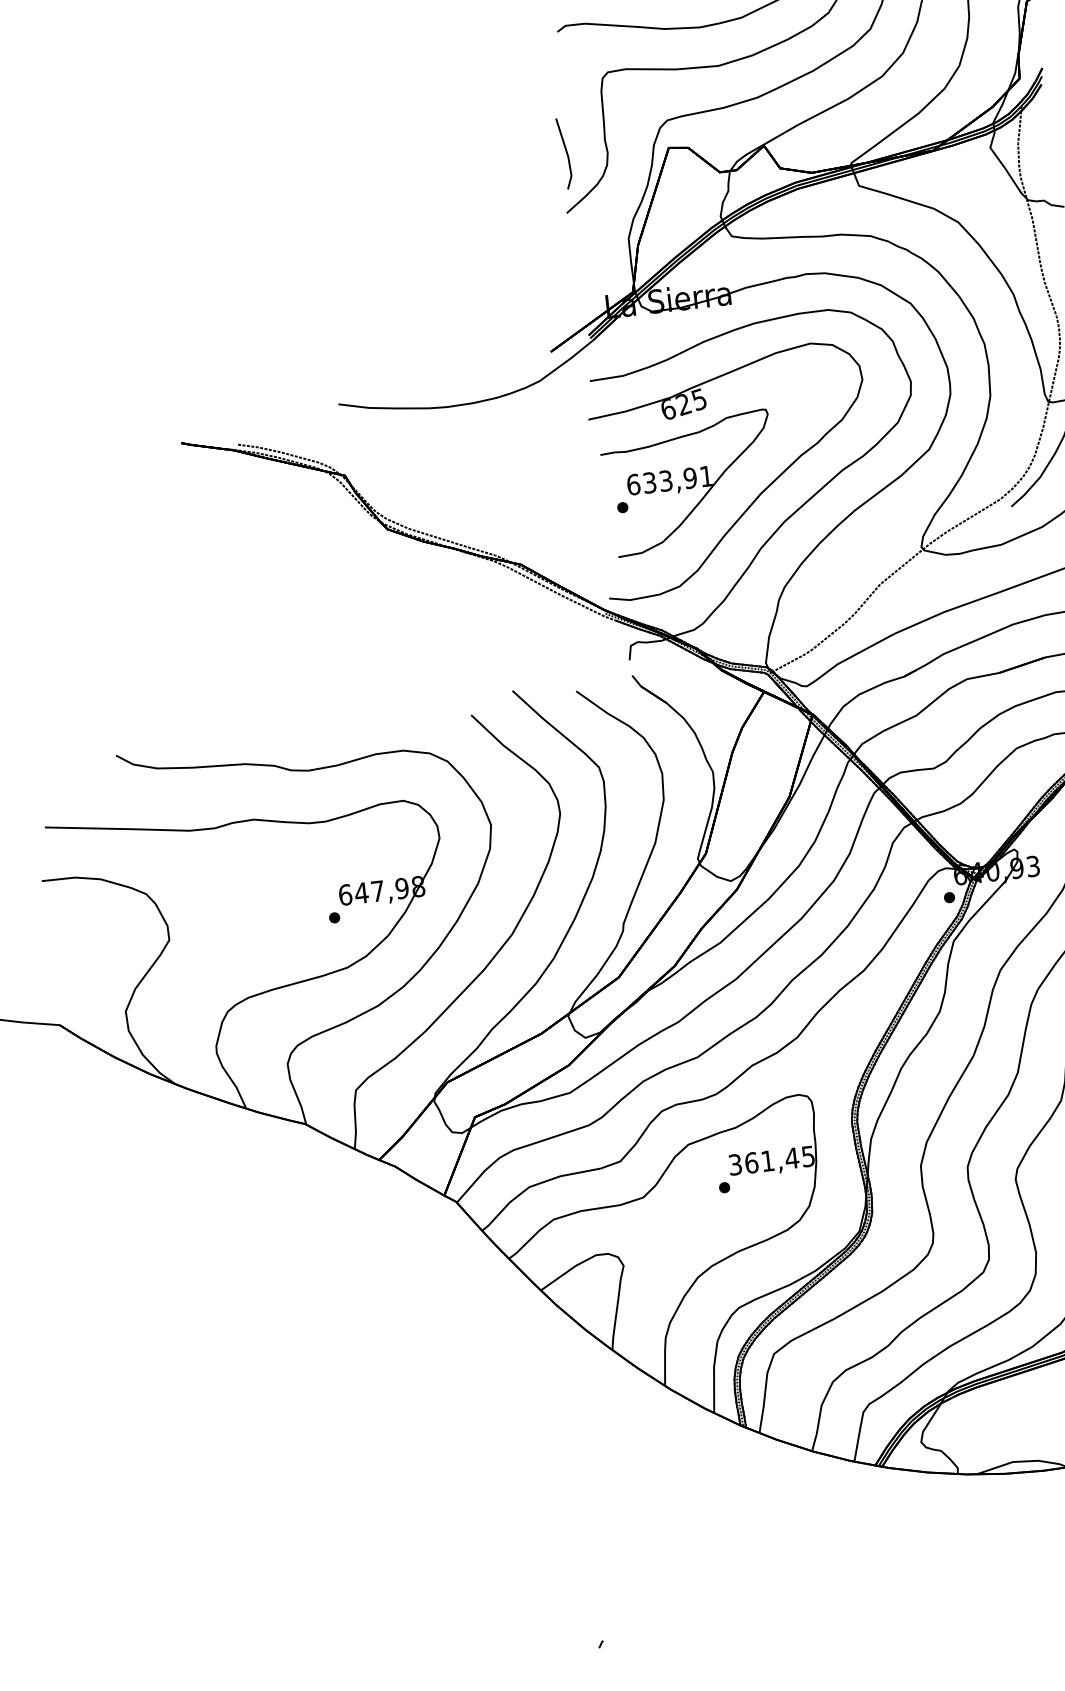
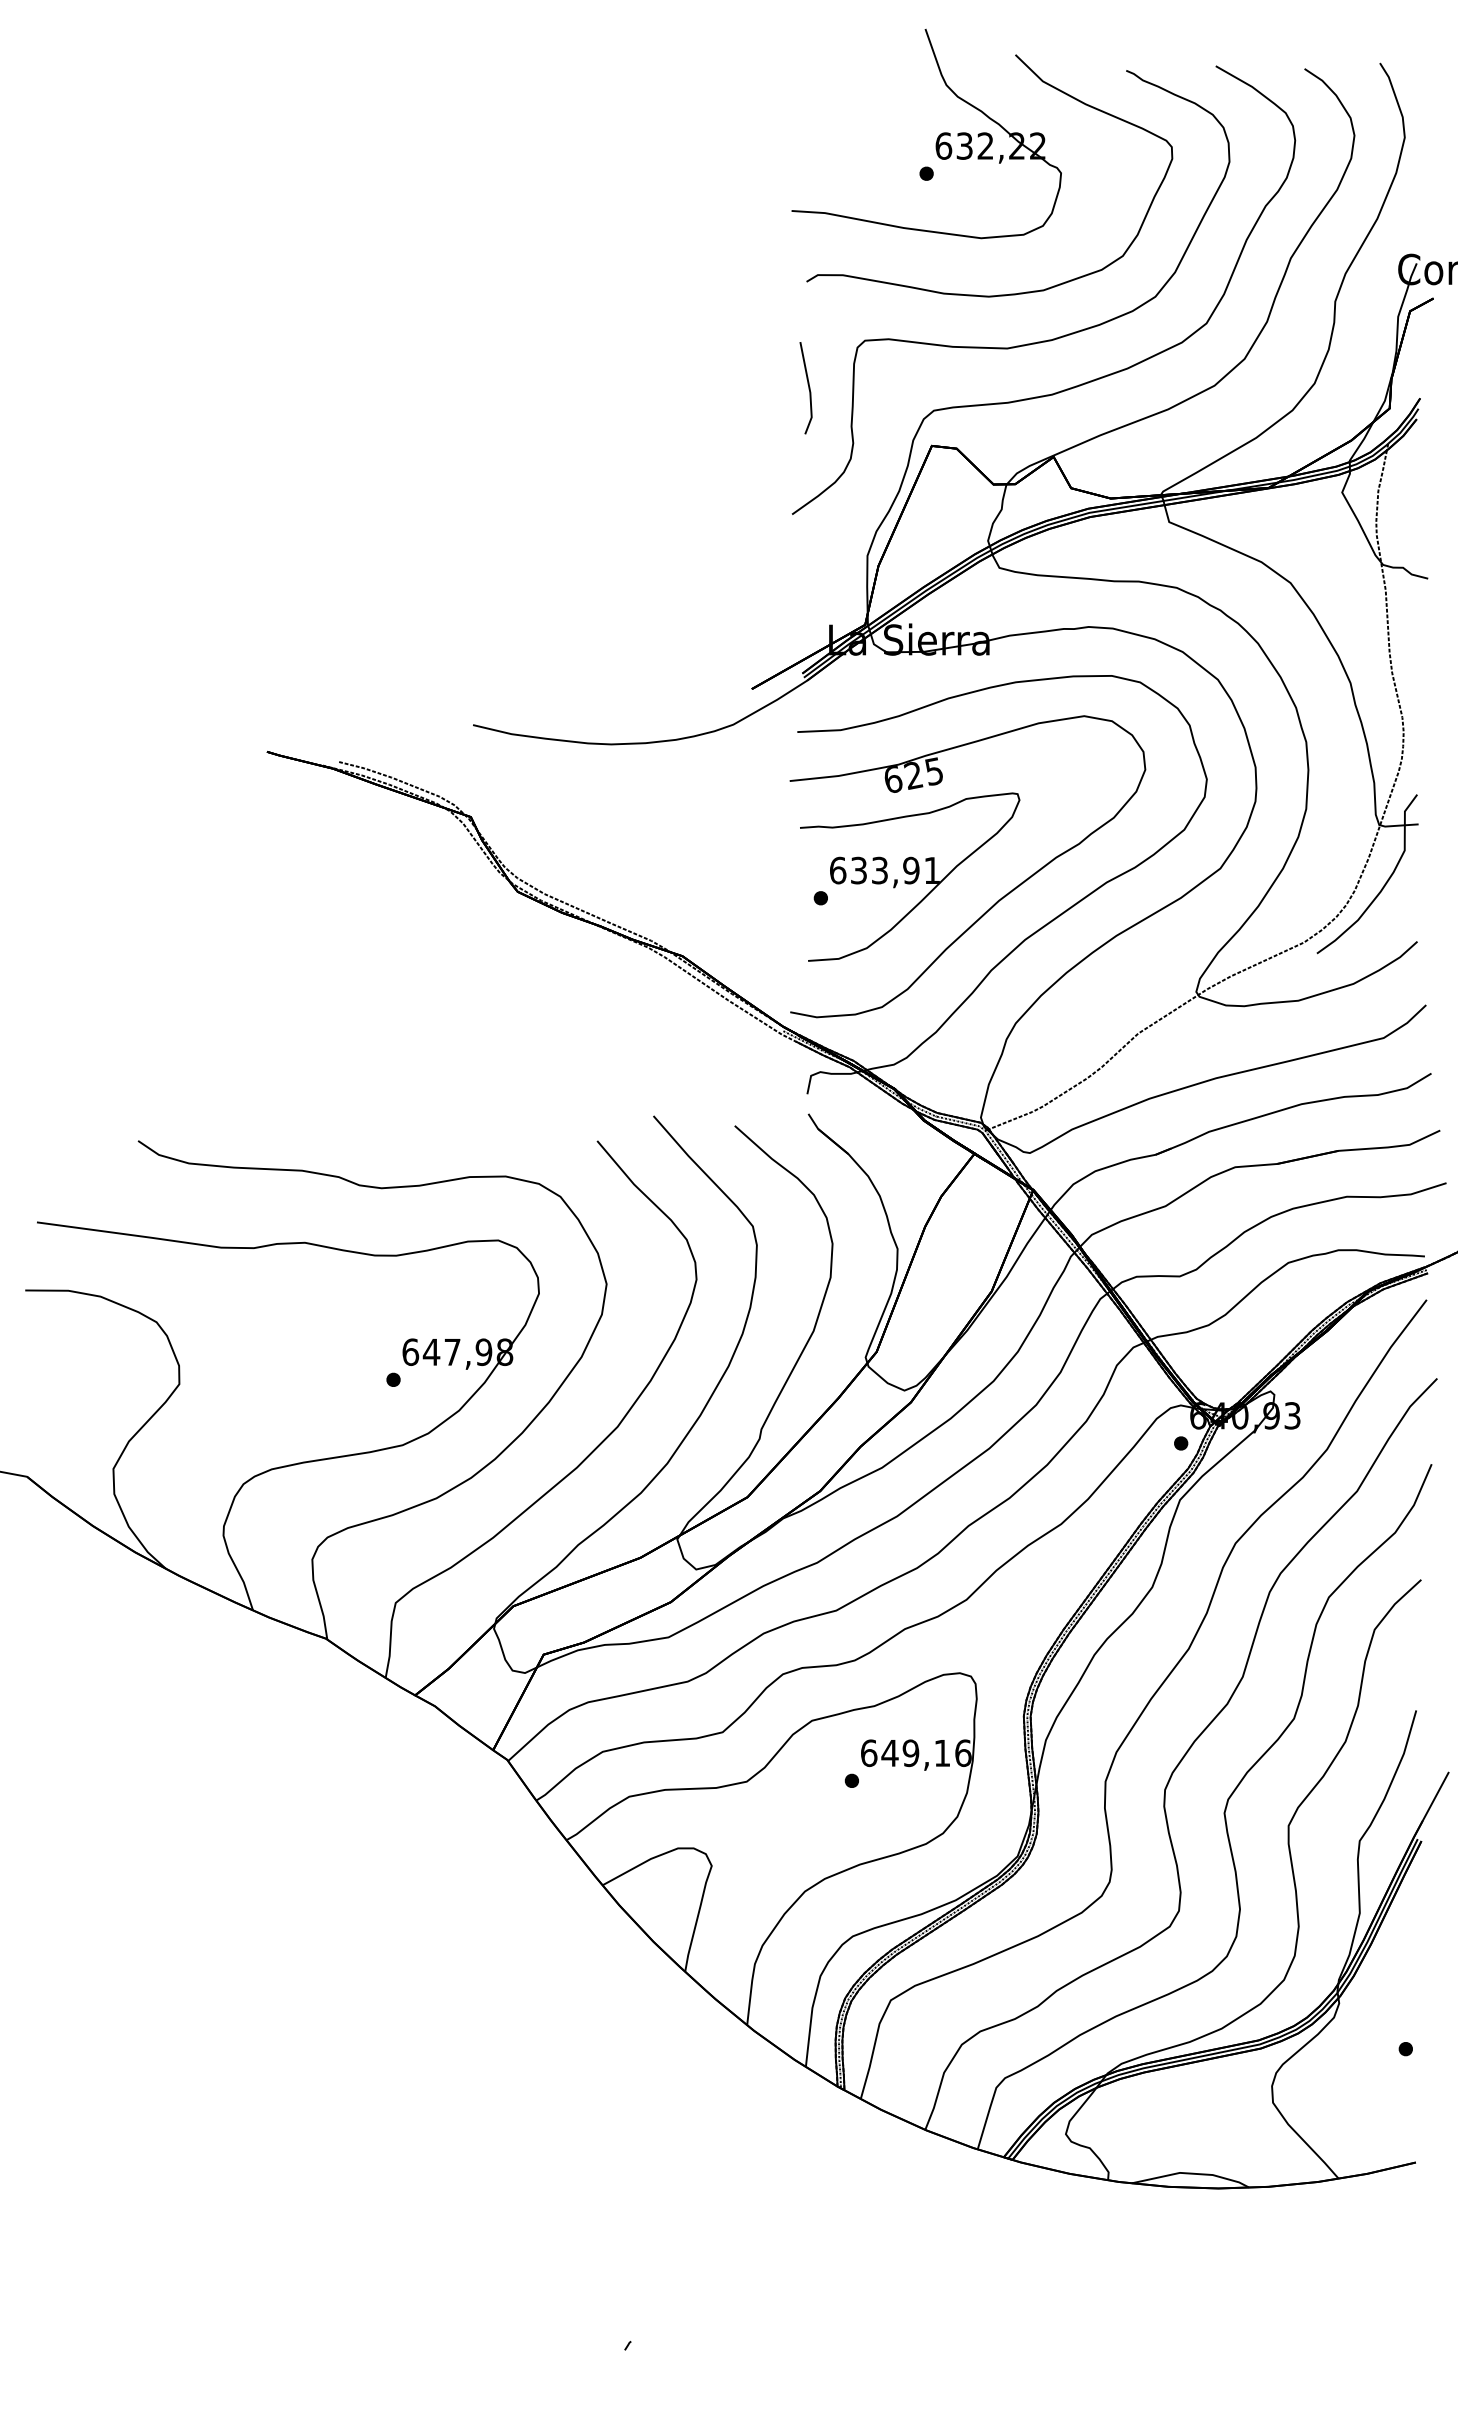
line: (566, 153) -> (808, 388), moved
text: (772, 1160) -> (916, 1753), 361,45 -> 649,16

